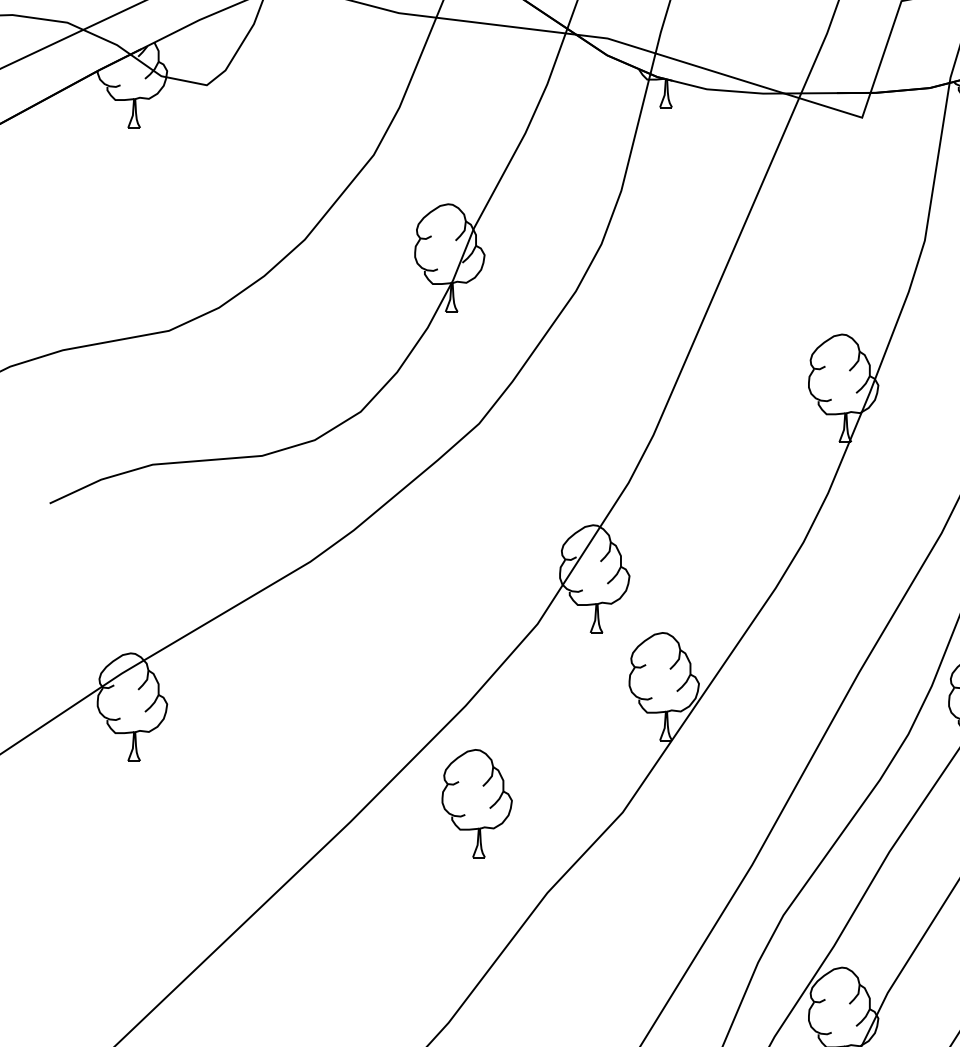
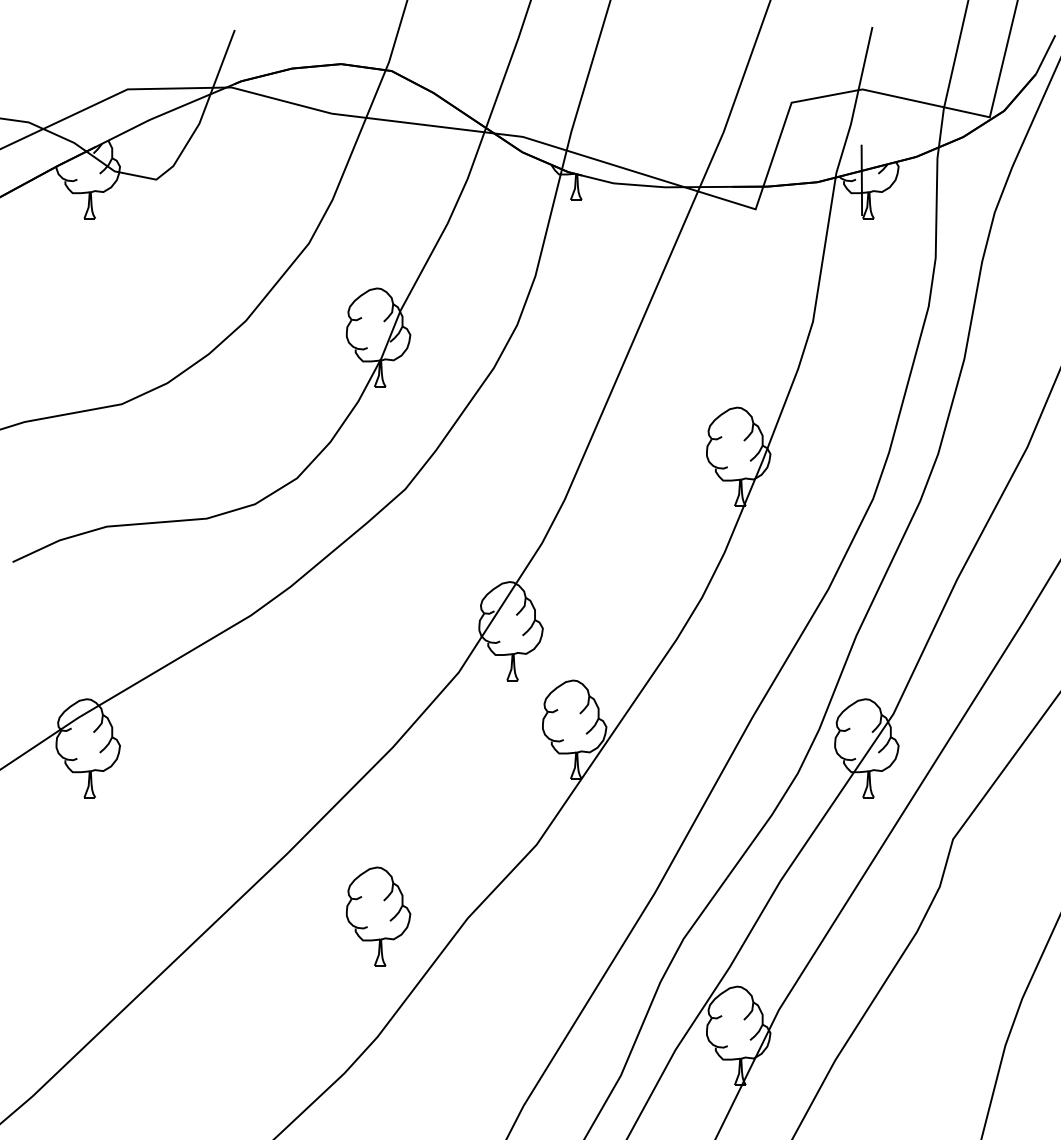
part: (477, 803) -> (378, 916), moved

